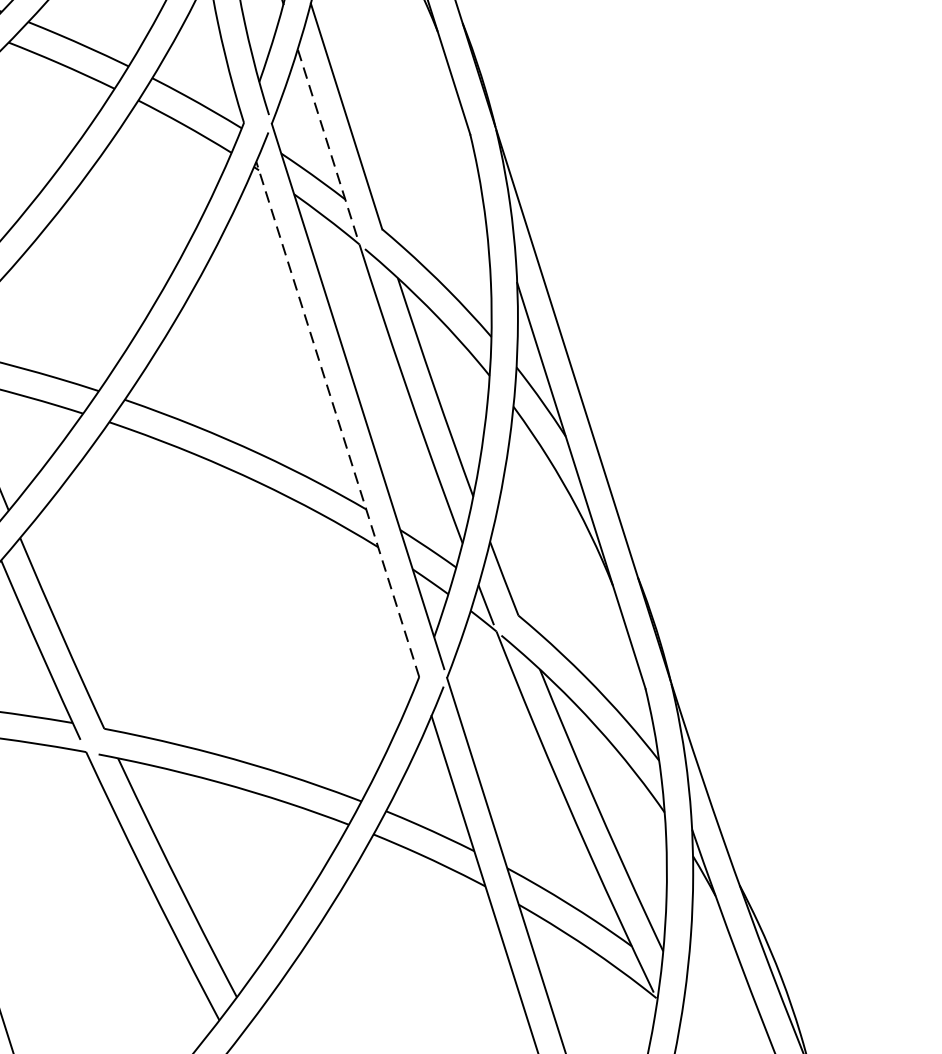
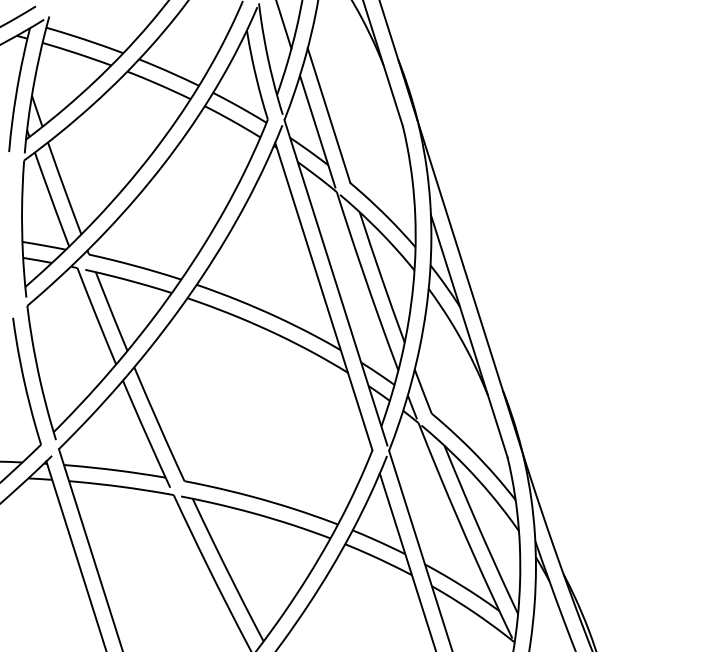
line: (327, 142) -> (317, 131), dashed -> solid
line: (337, 419) -> (323, 296), dashed -> solid

